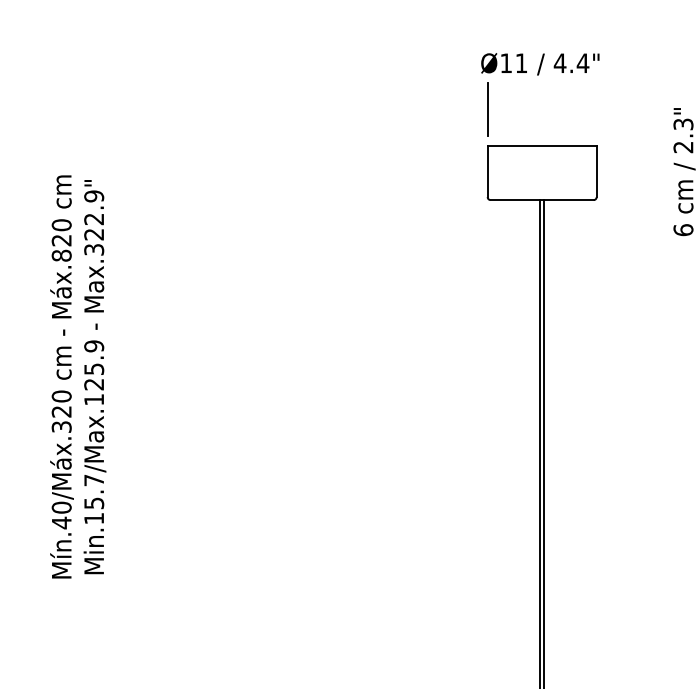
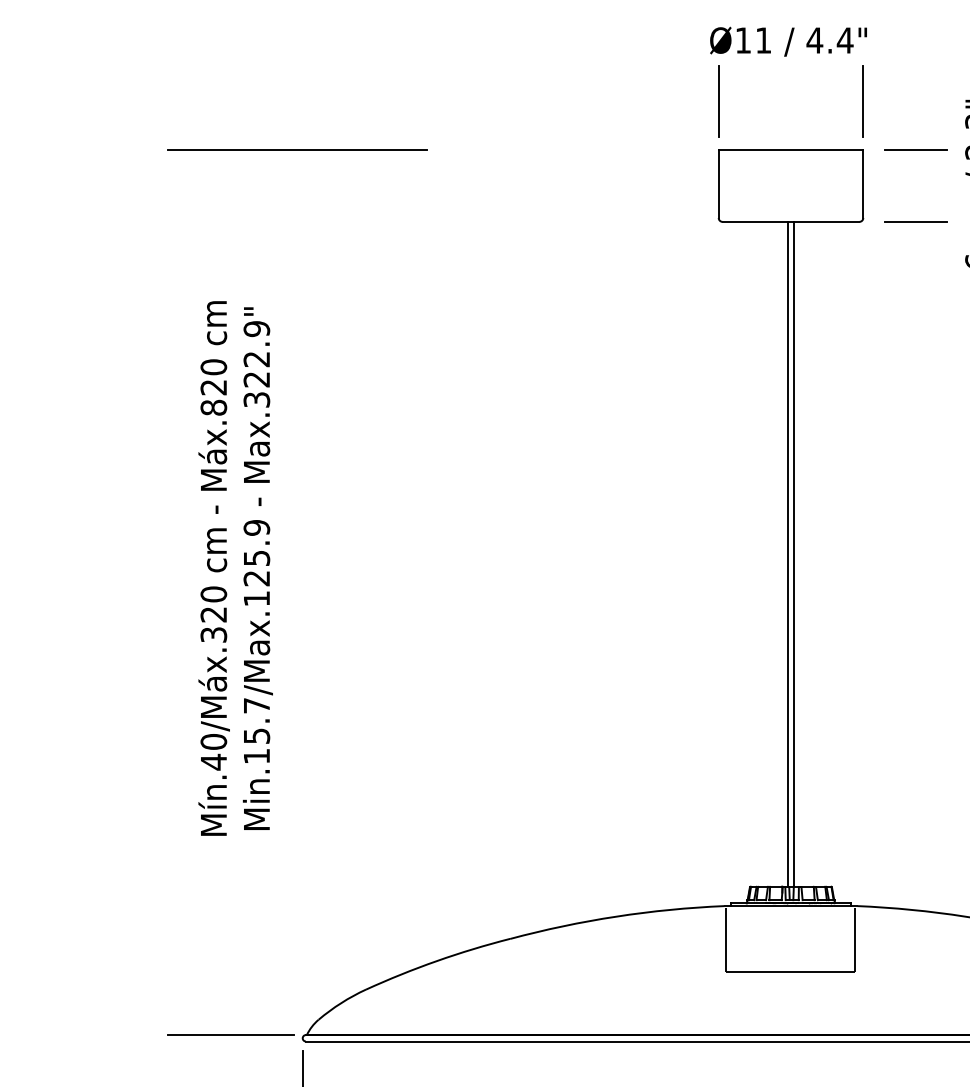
line: (596, 109) -> (863, 101), added
line: (170, 145) -> (297, 149), added
line: (636, 145) -> (915, 149), added
line: (636, 199) -> (915, 221), added
text: (78, 376) -> (235, 568), moved

